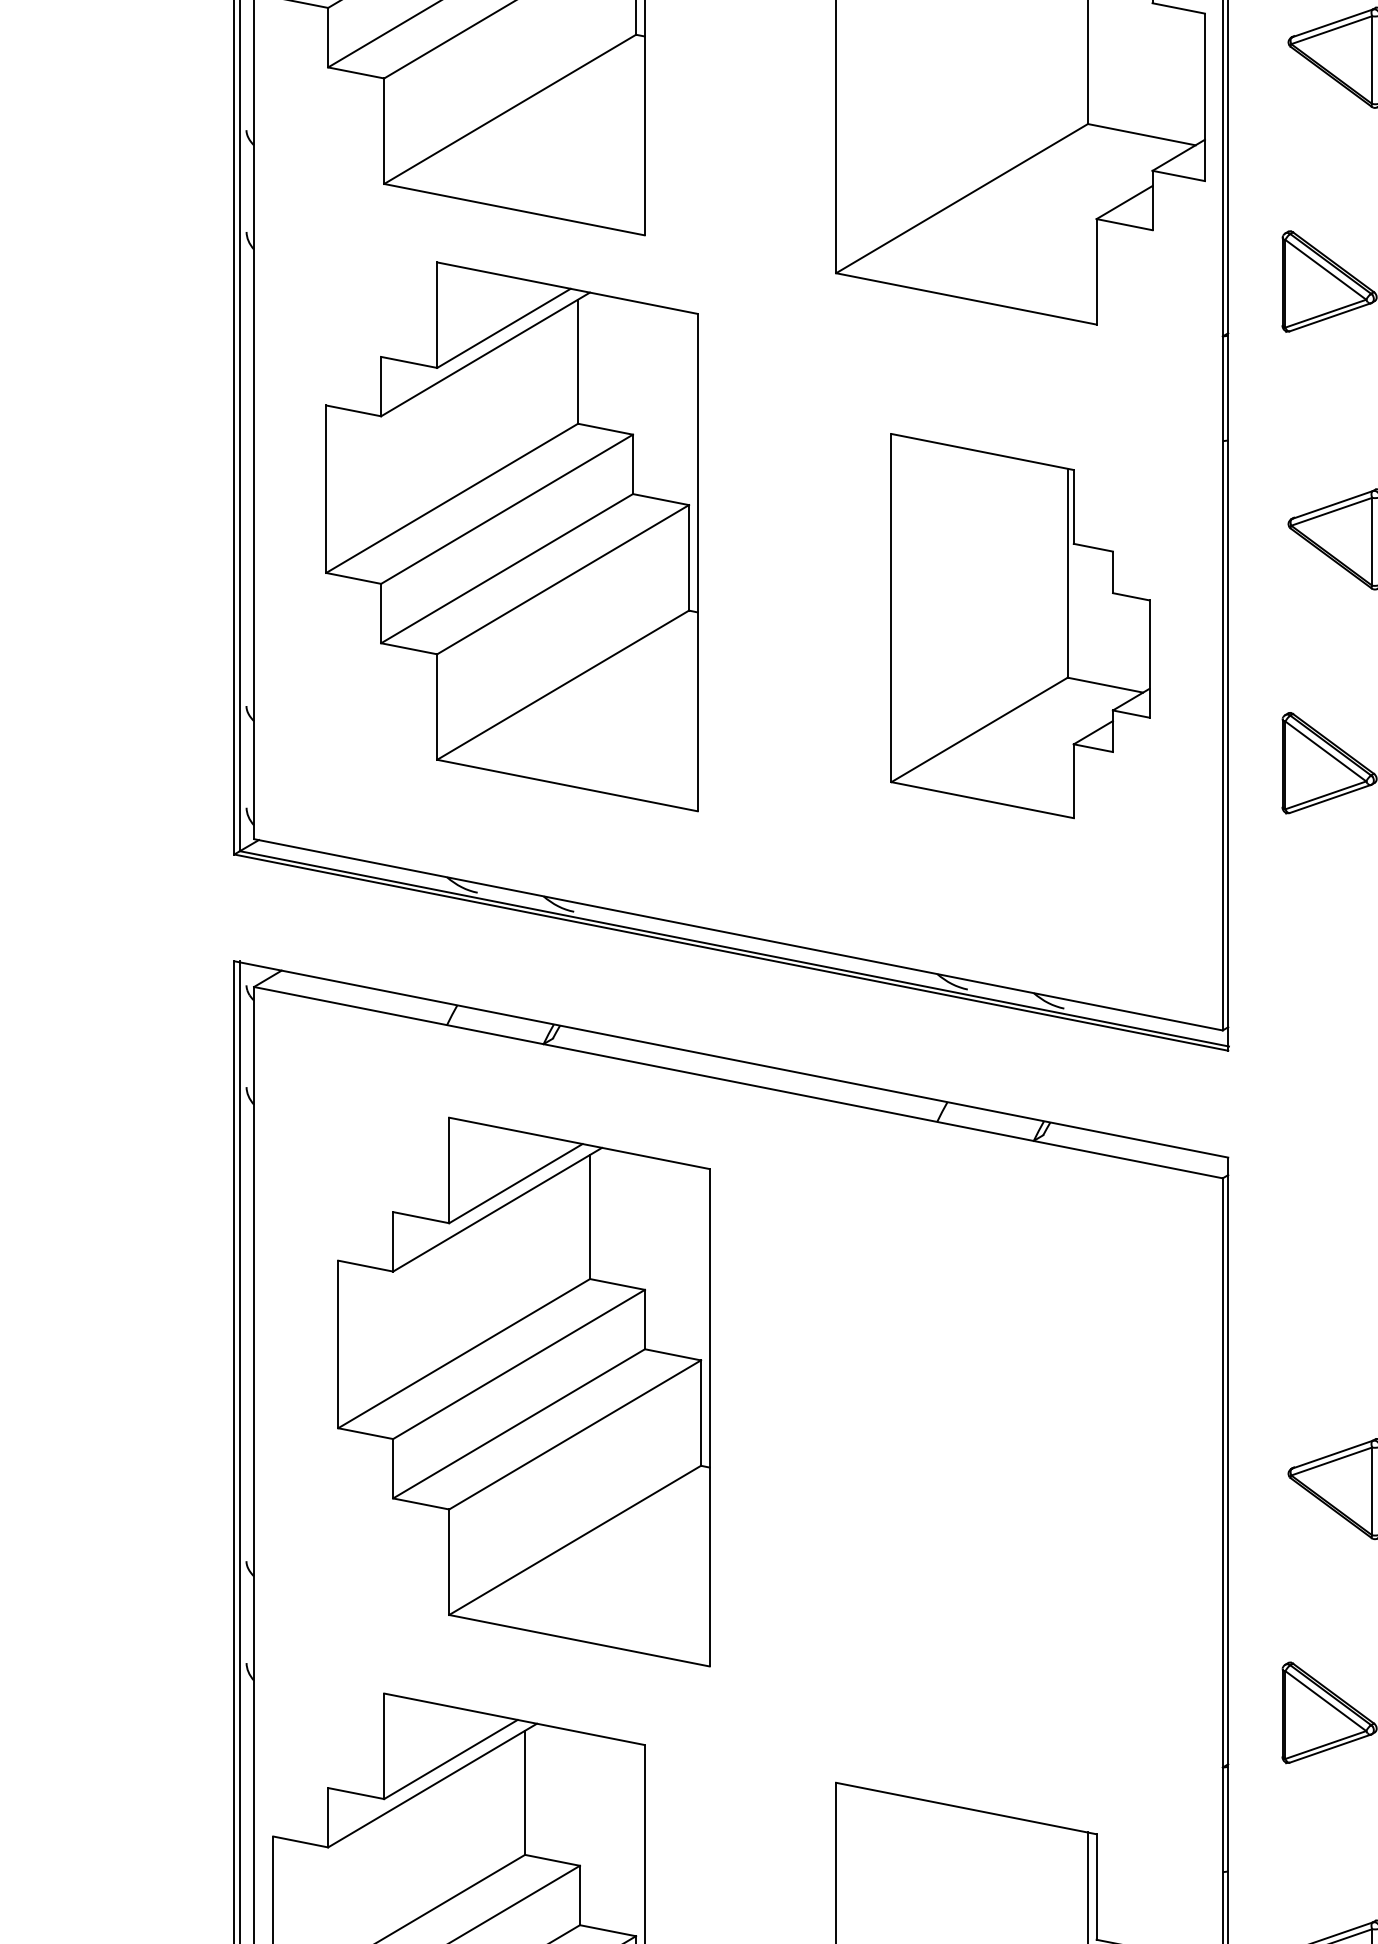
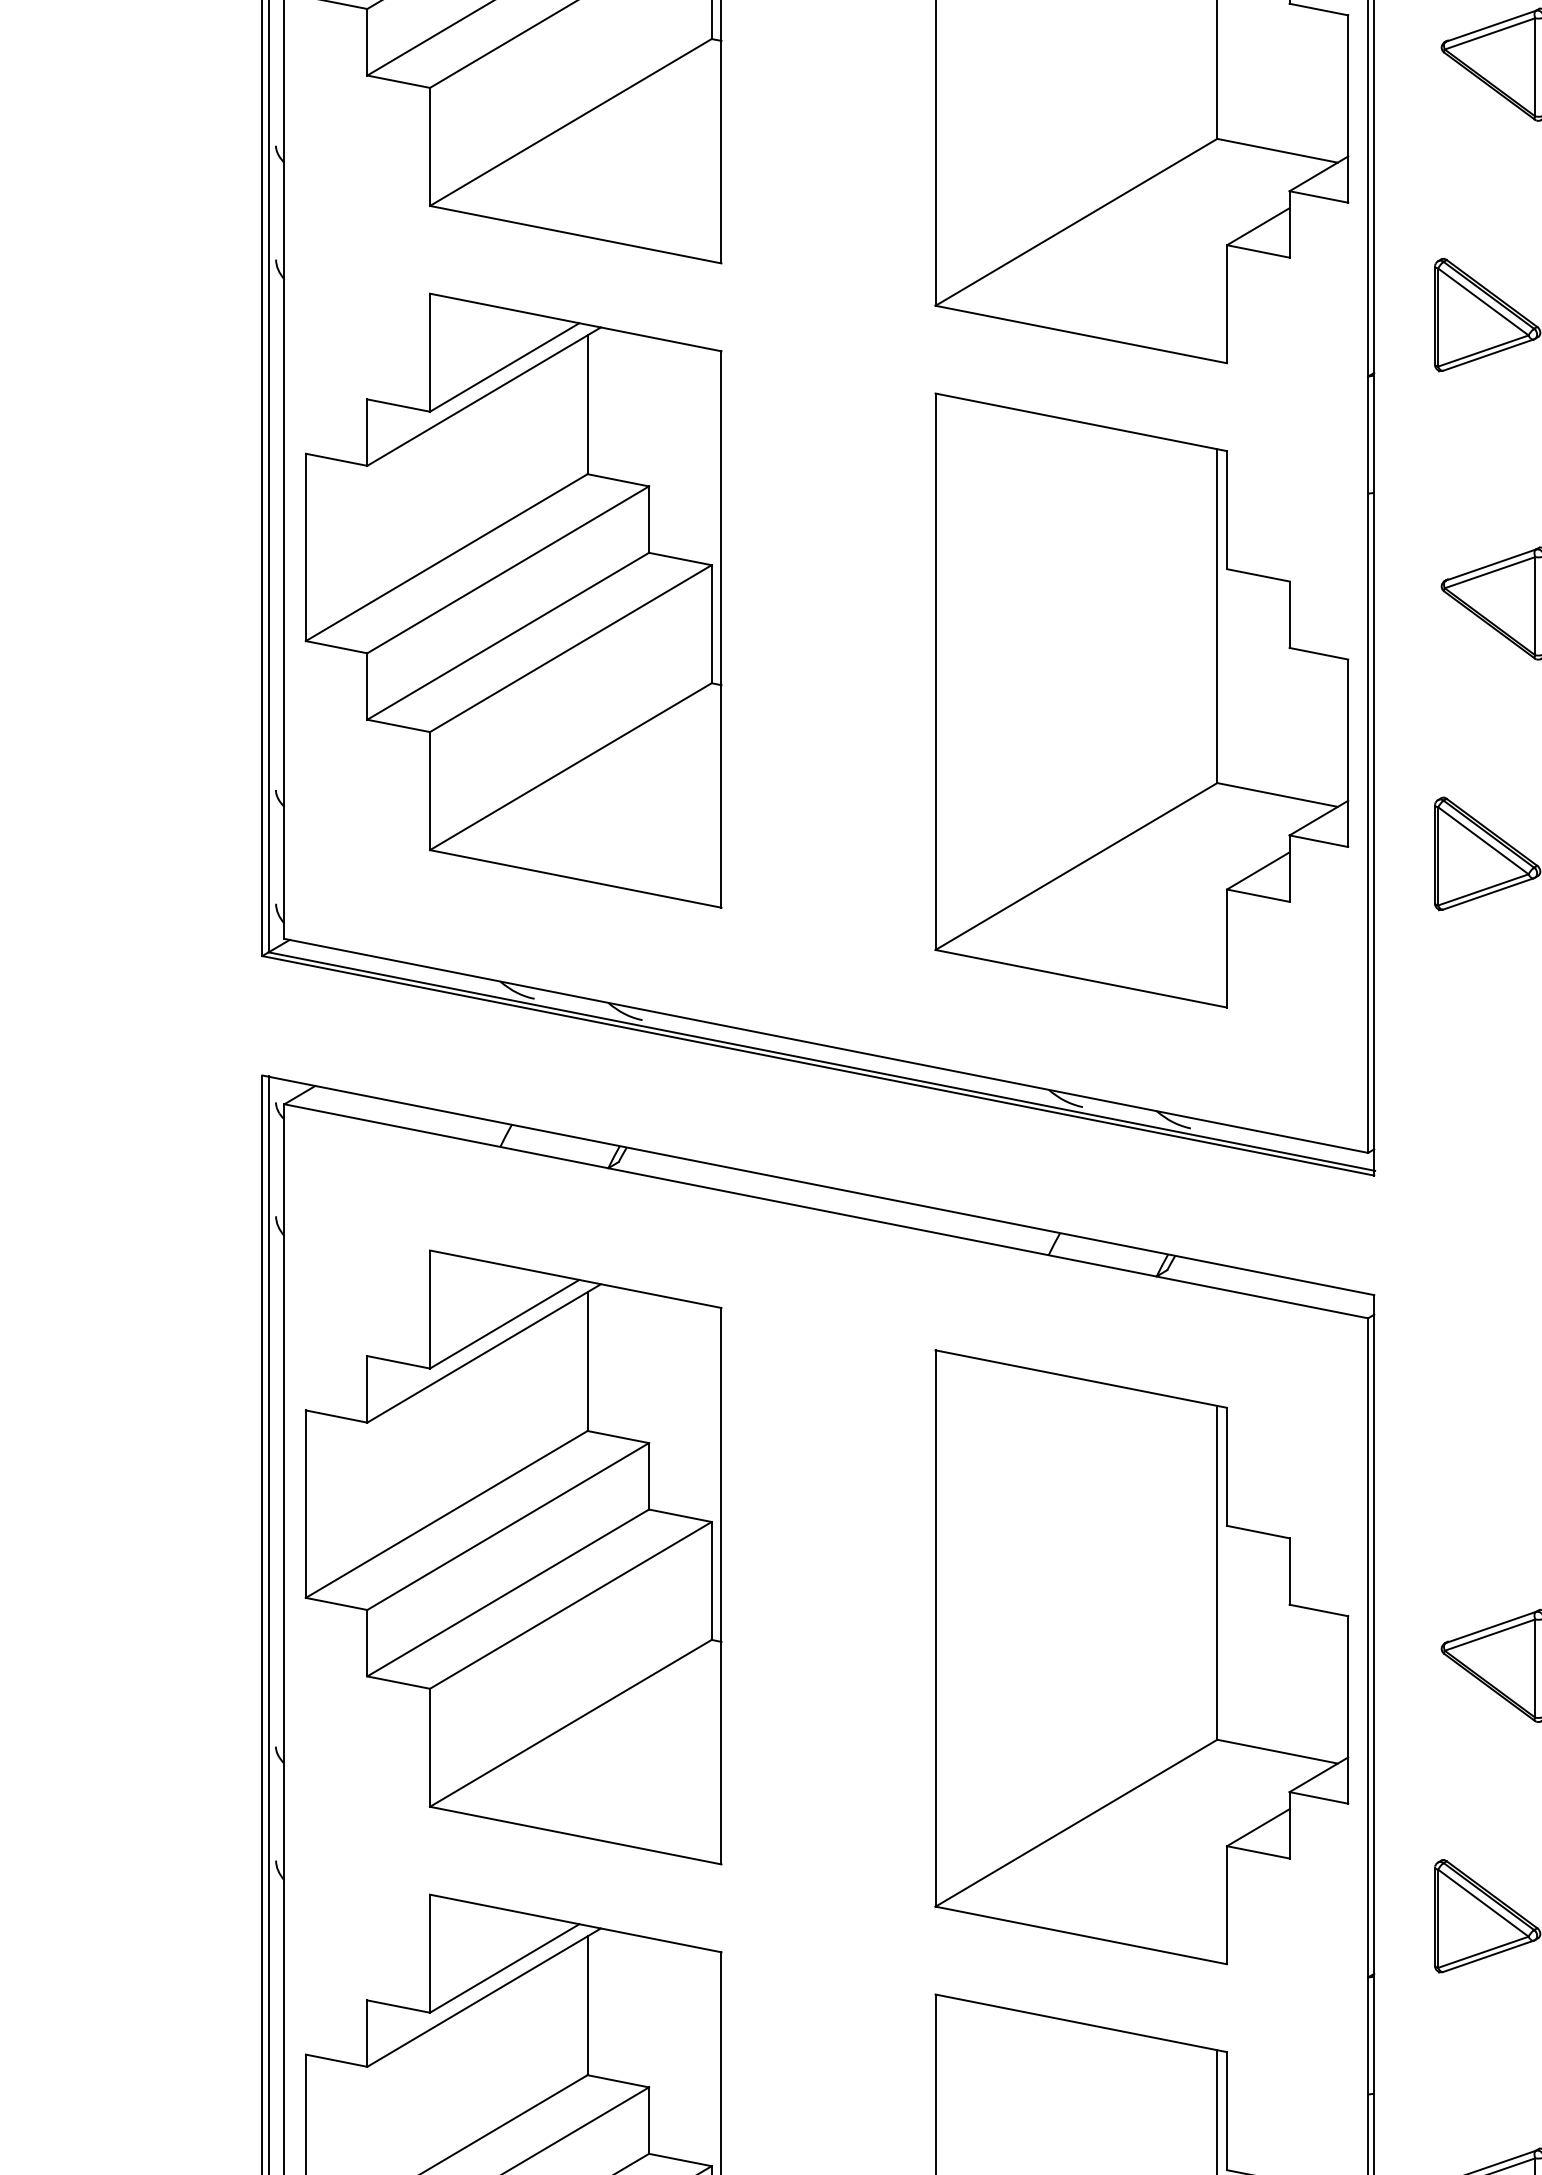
part: (511, 536) -> (513, 600), moved
part: (1020, 625) -> (1141, 699), size x1.43
part: (523, 1391) -> (513, 1556), moved
part: (1020, 1481) -> (1141, 1657), added

